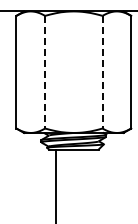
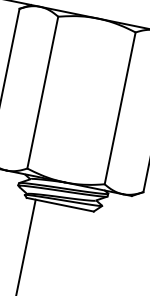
line: (45, 72) -> (43, 93), dashed -> solid
line: (102, 72) -> (120, 108), dashed -> solid

